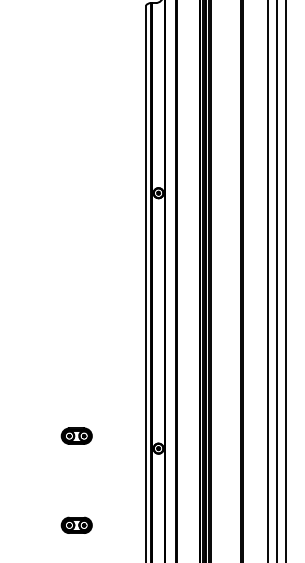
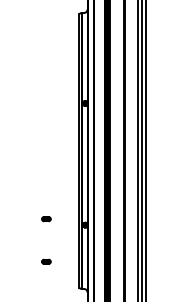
part: (77, 434) -> (46, 218), size x0.6
part: (77, 524) -> (46, 261), size x0.6

